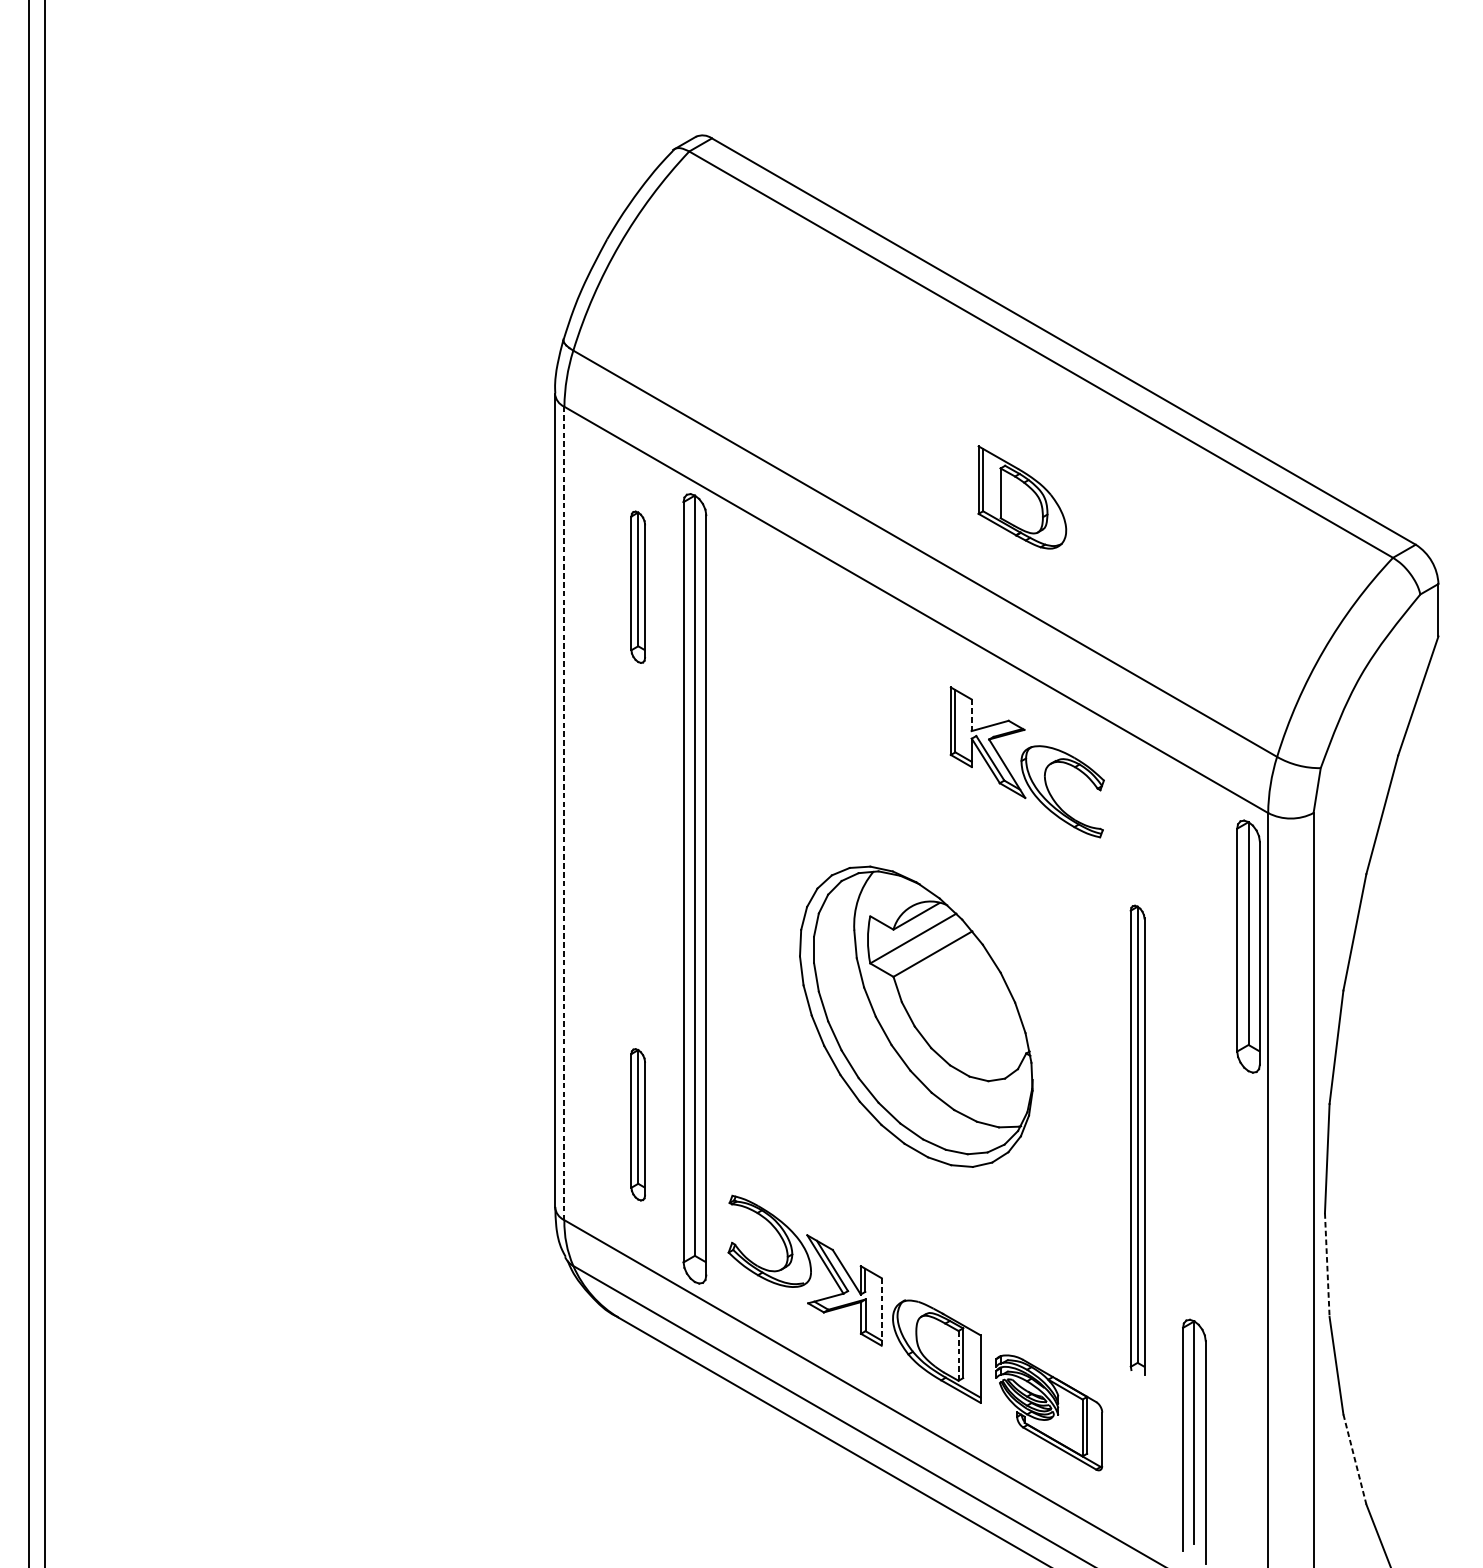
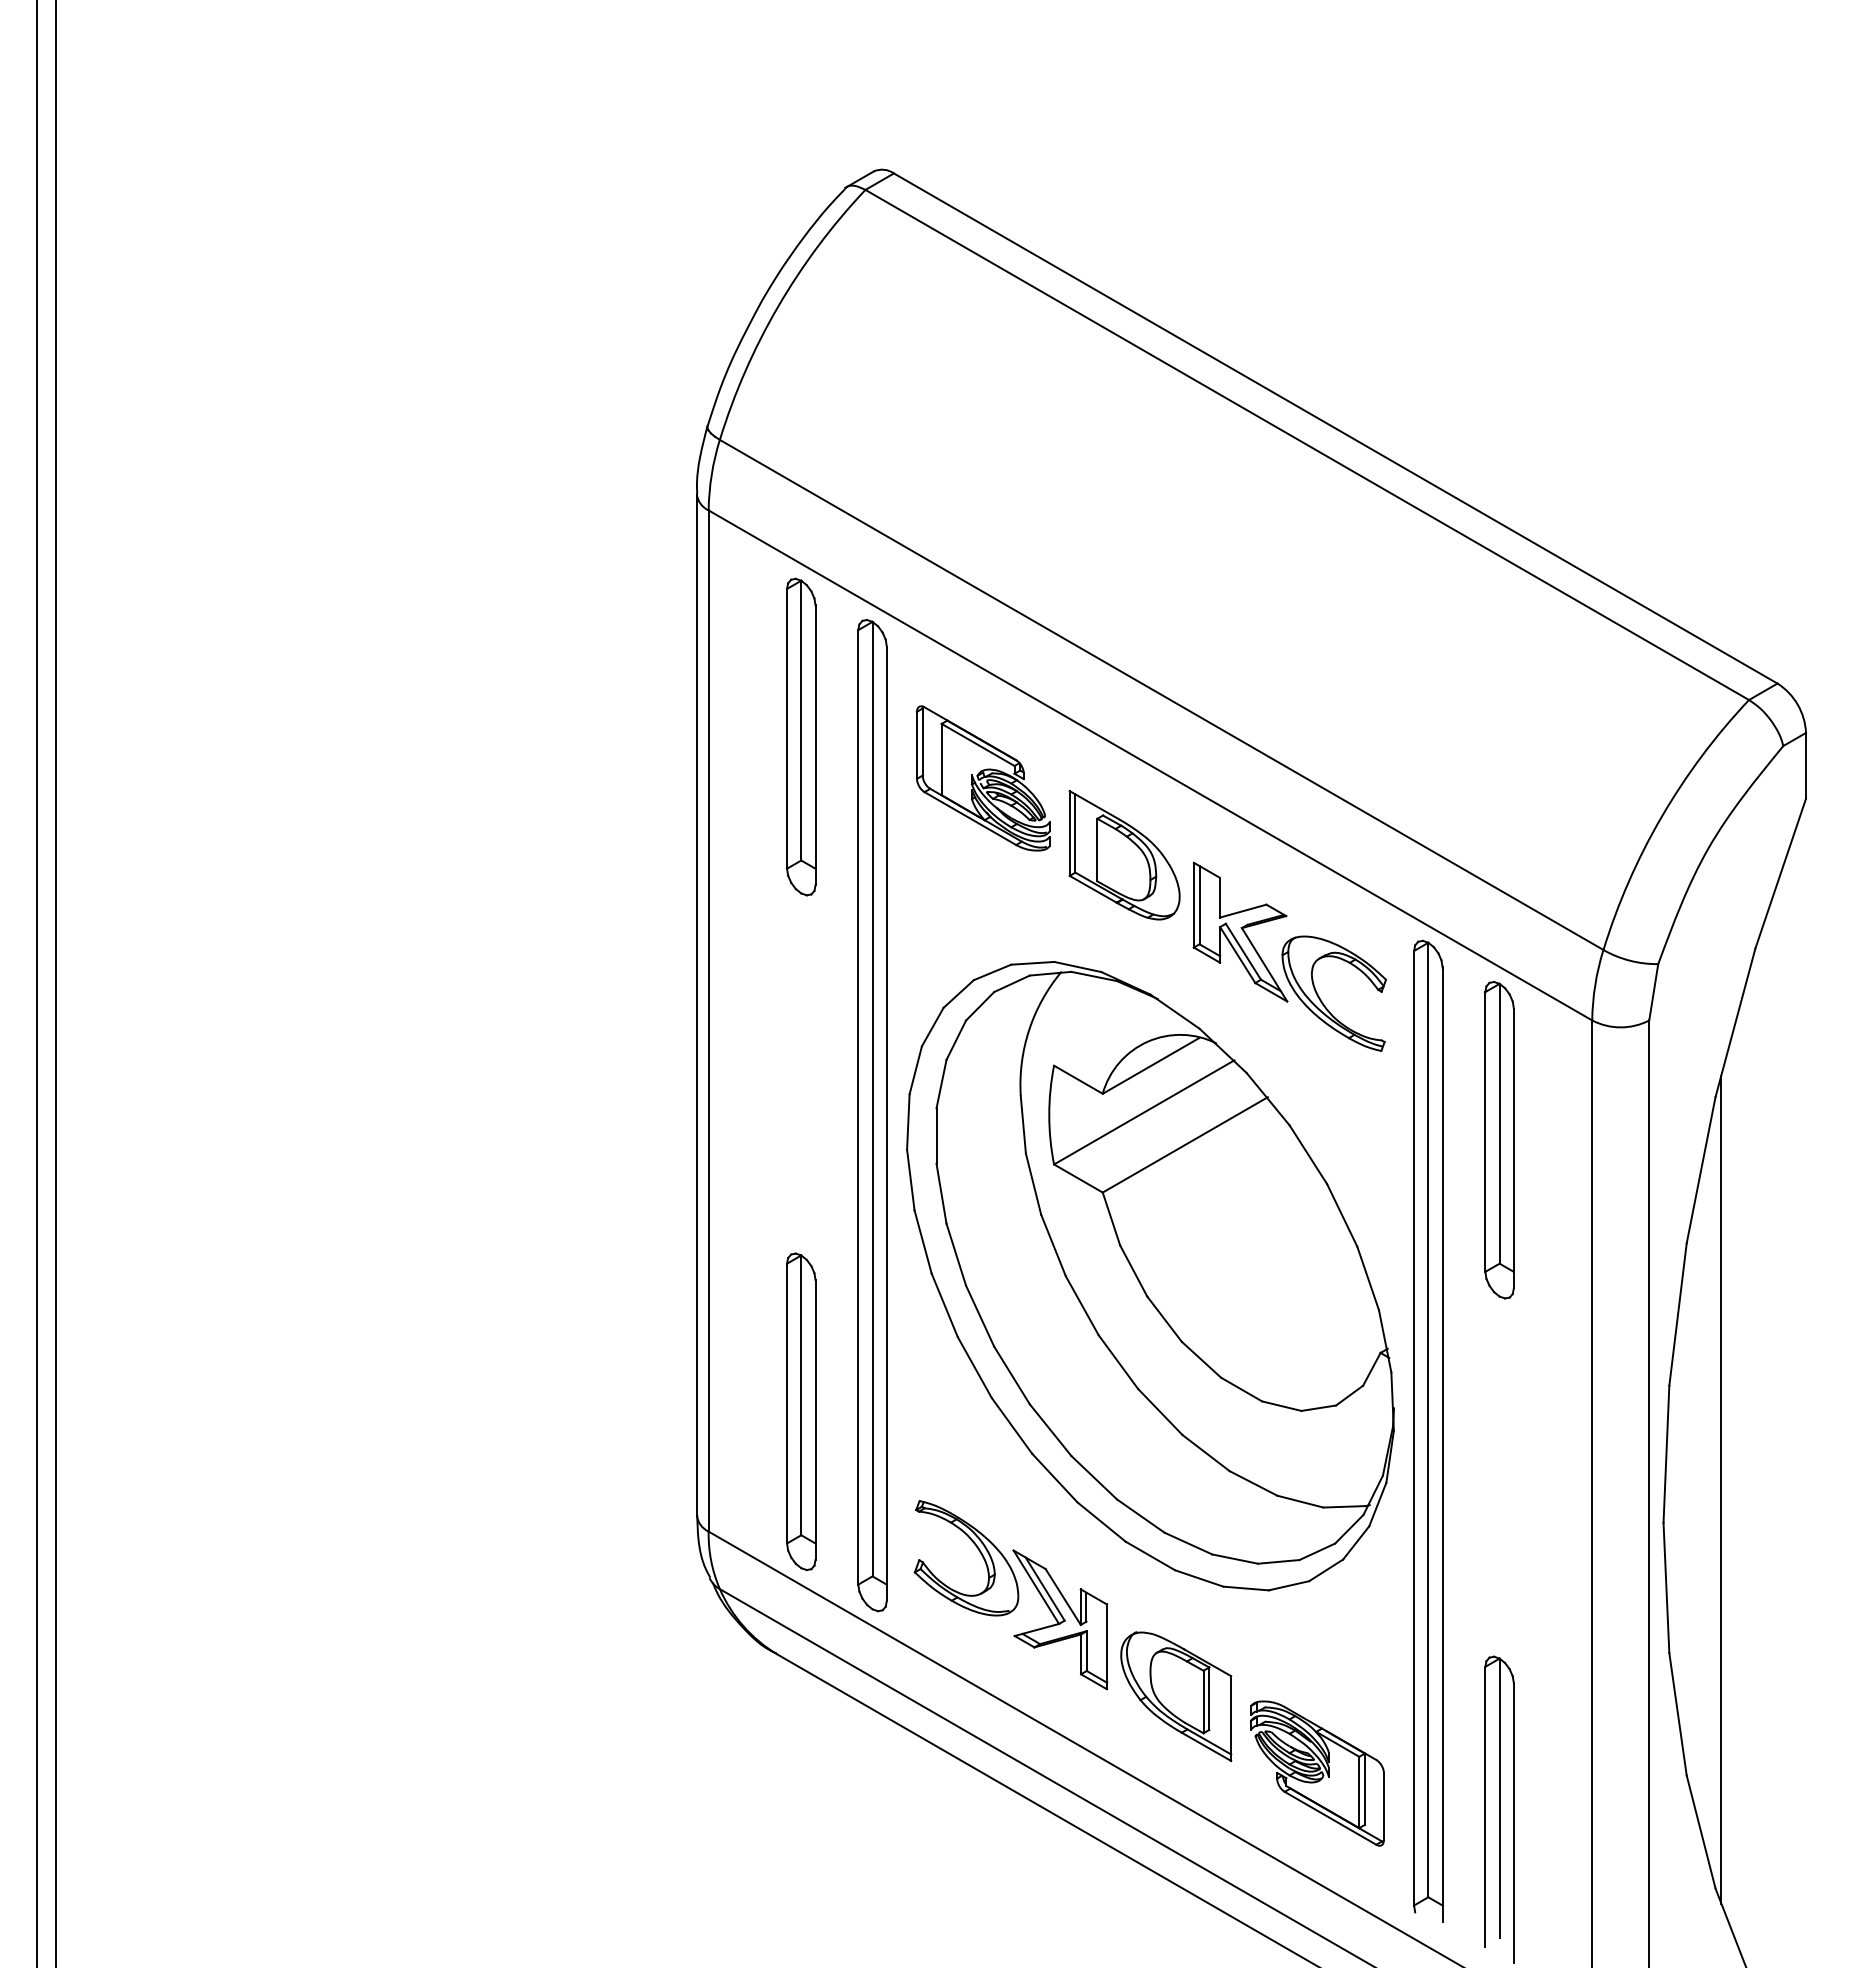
part: (1022, 497) -> (1124, 855), moved
part: (638, 586) -> (801, 736), size x1.67
part: (783, 620) -> (983, 778), added
line: (971, 715) -> (1219, 897), dashed -> solid
line: (564, 813) -> (708, 1021), dashed -> solid
part: (1248, 946) -> (1499, 1140), moved
part: (916, 1016) -> (1150, 1276), size x1.67
part: (638, 1124) -> (801, 1411), size x1.67
part: (1137, 1139) -> (1428, 1430), size x1.67
line: (1370, 1186) -> (1720, 1489), added
line: (1327, 1265) -> (1666, 1588), dashed -> solid
line: (882, 1312) -> (1107, 1647), dashed -> solid
line: (958, 1355) -> (1203, 1701), dashed -> solid
line: (1355, 1459) -> (1701, 1832), dashed -> solid

